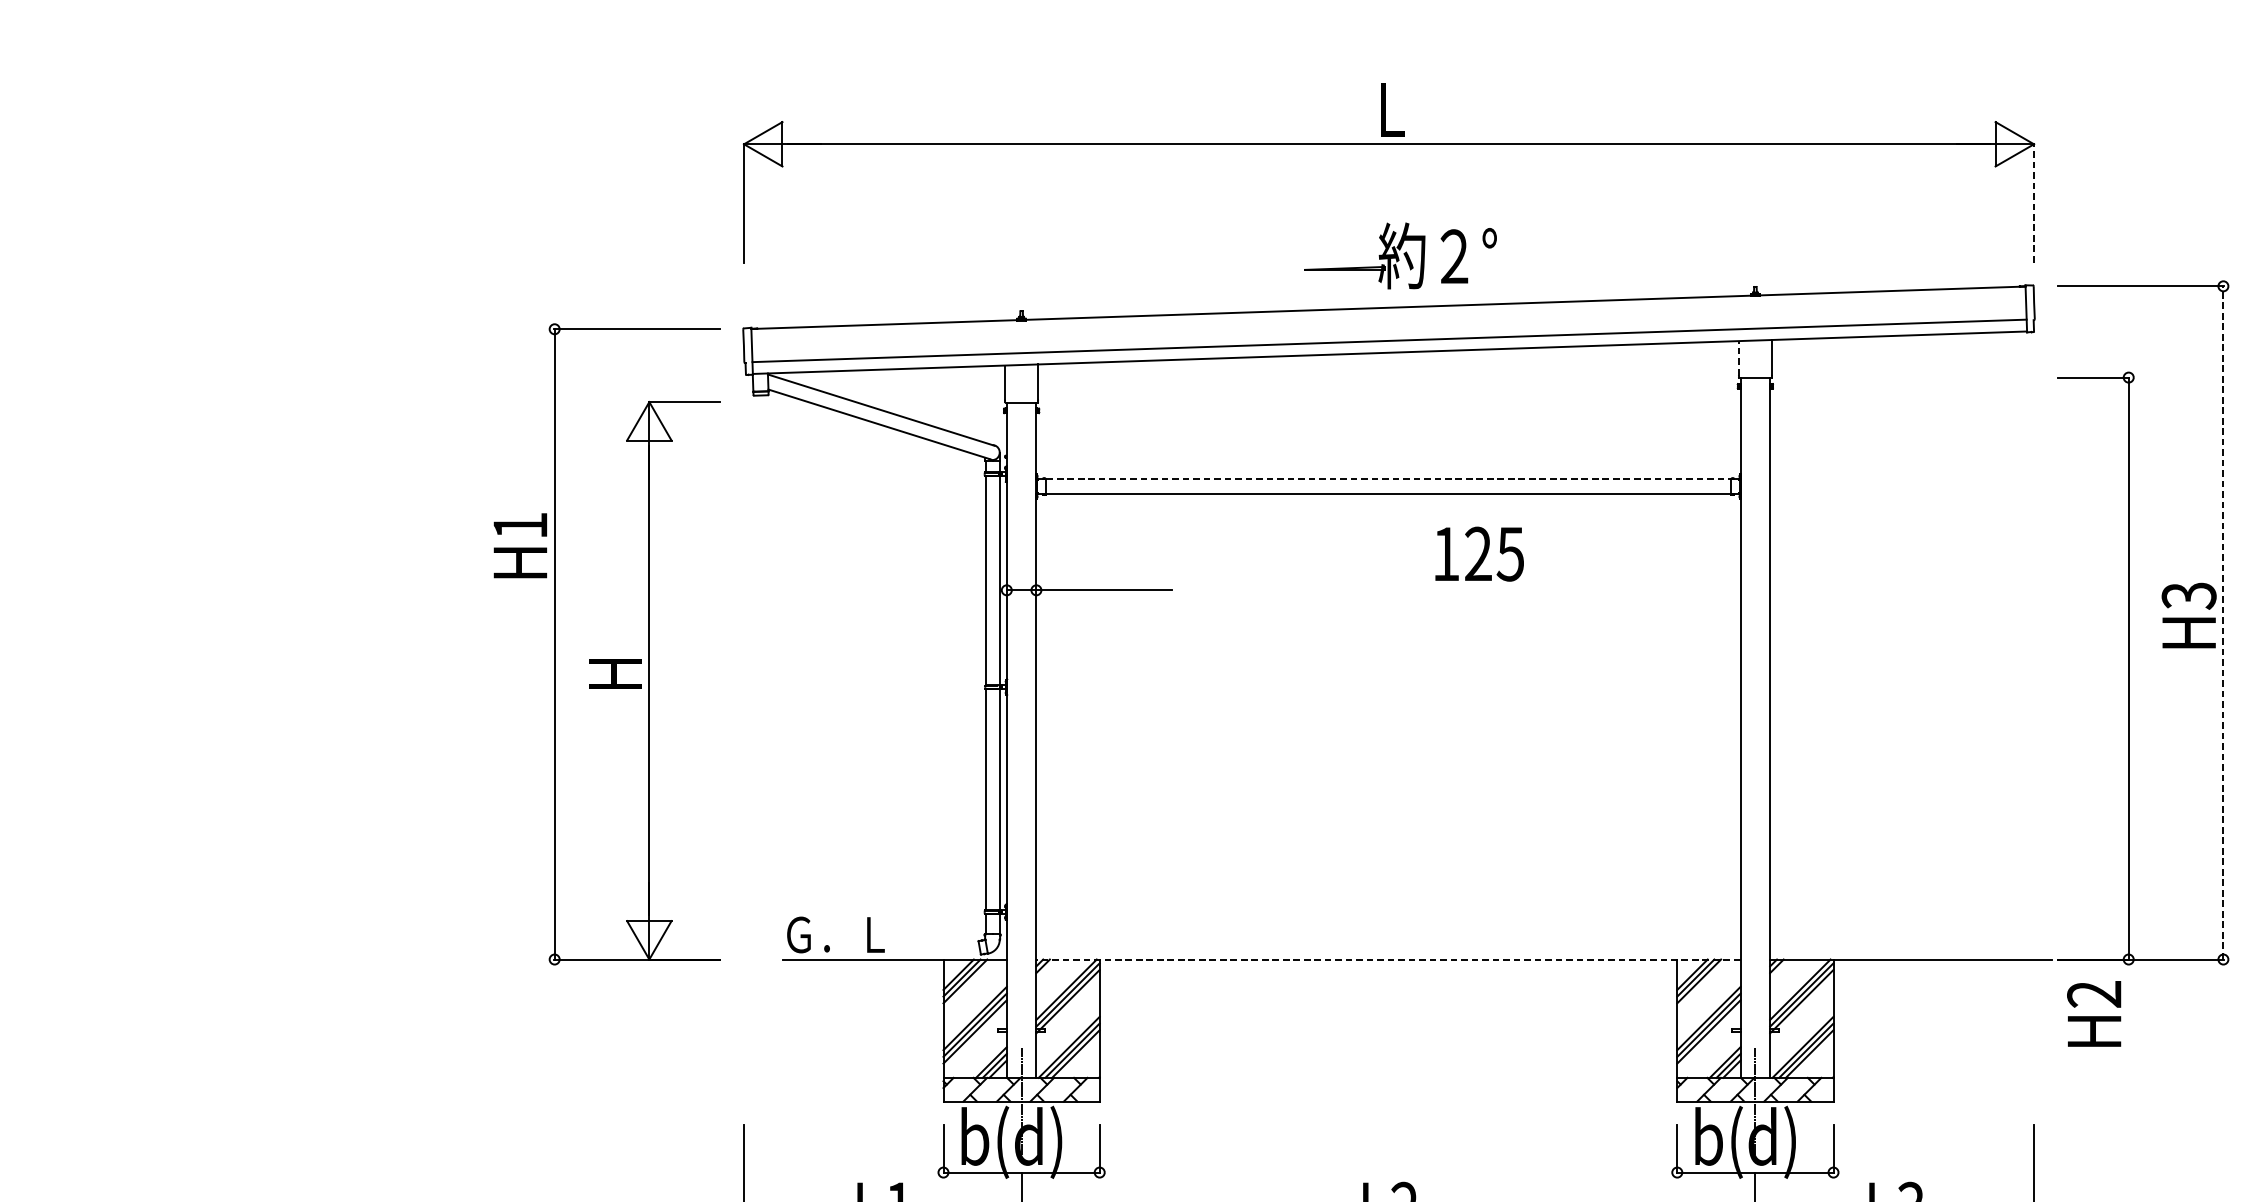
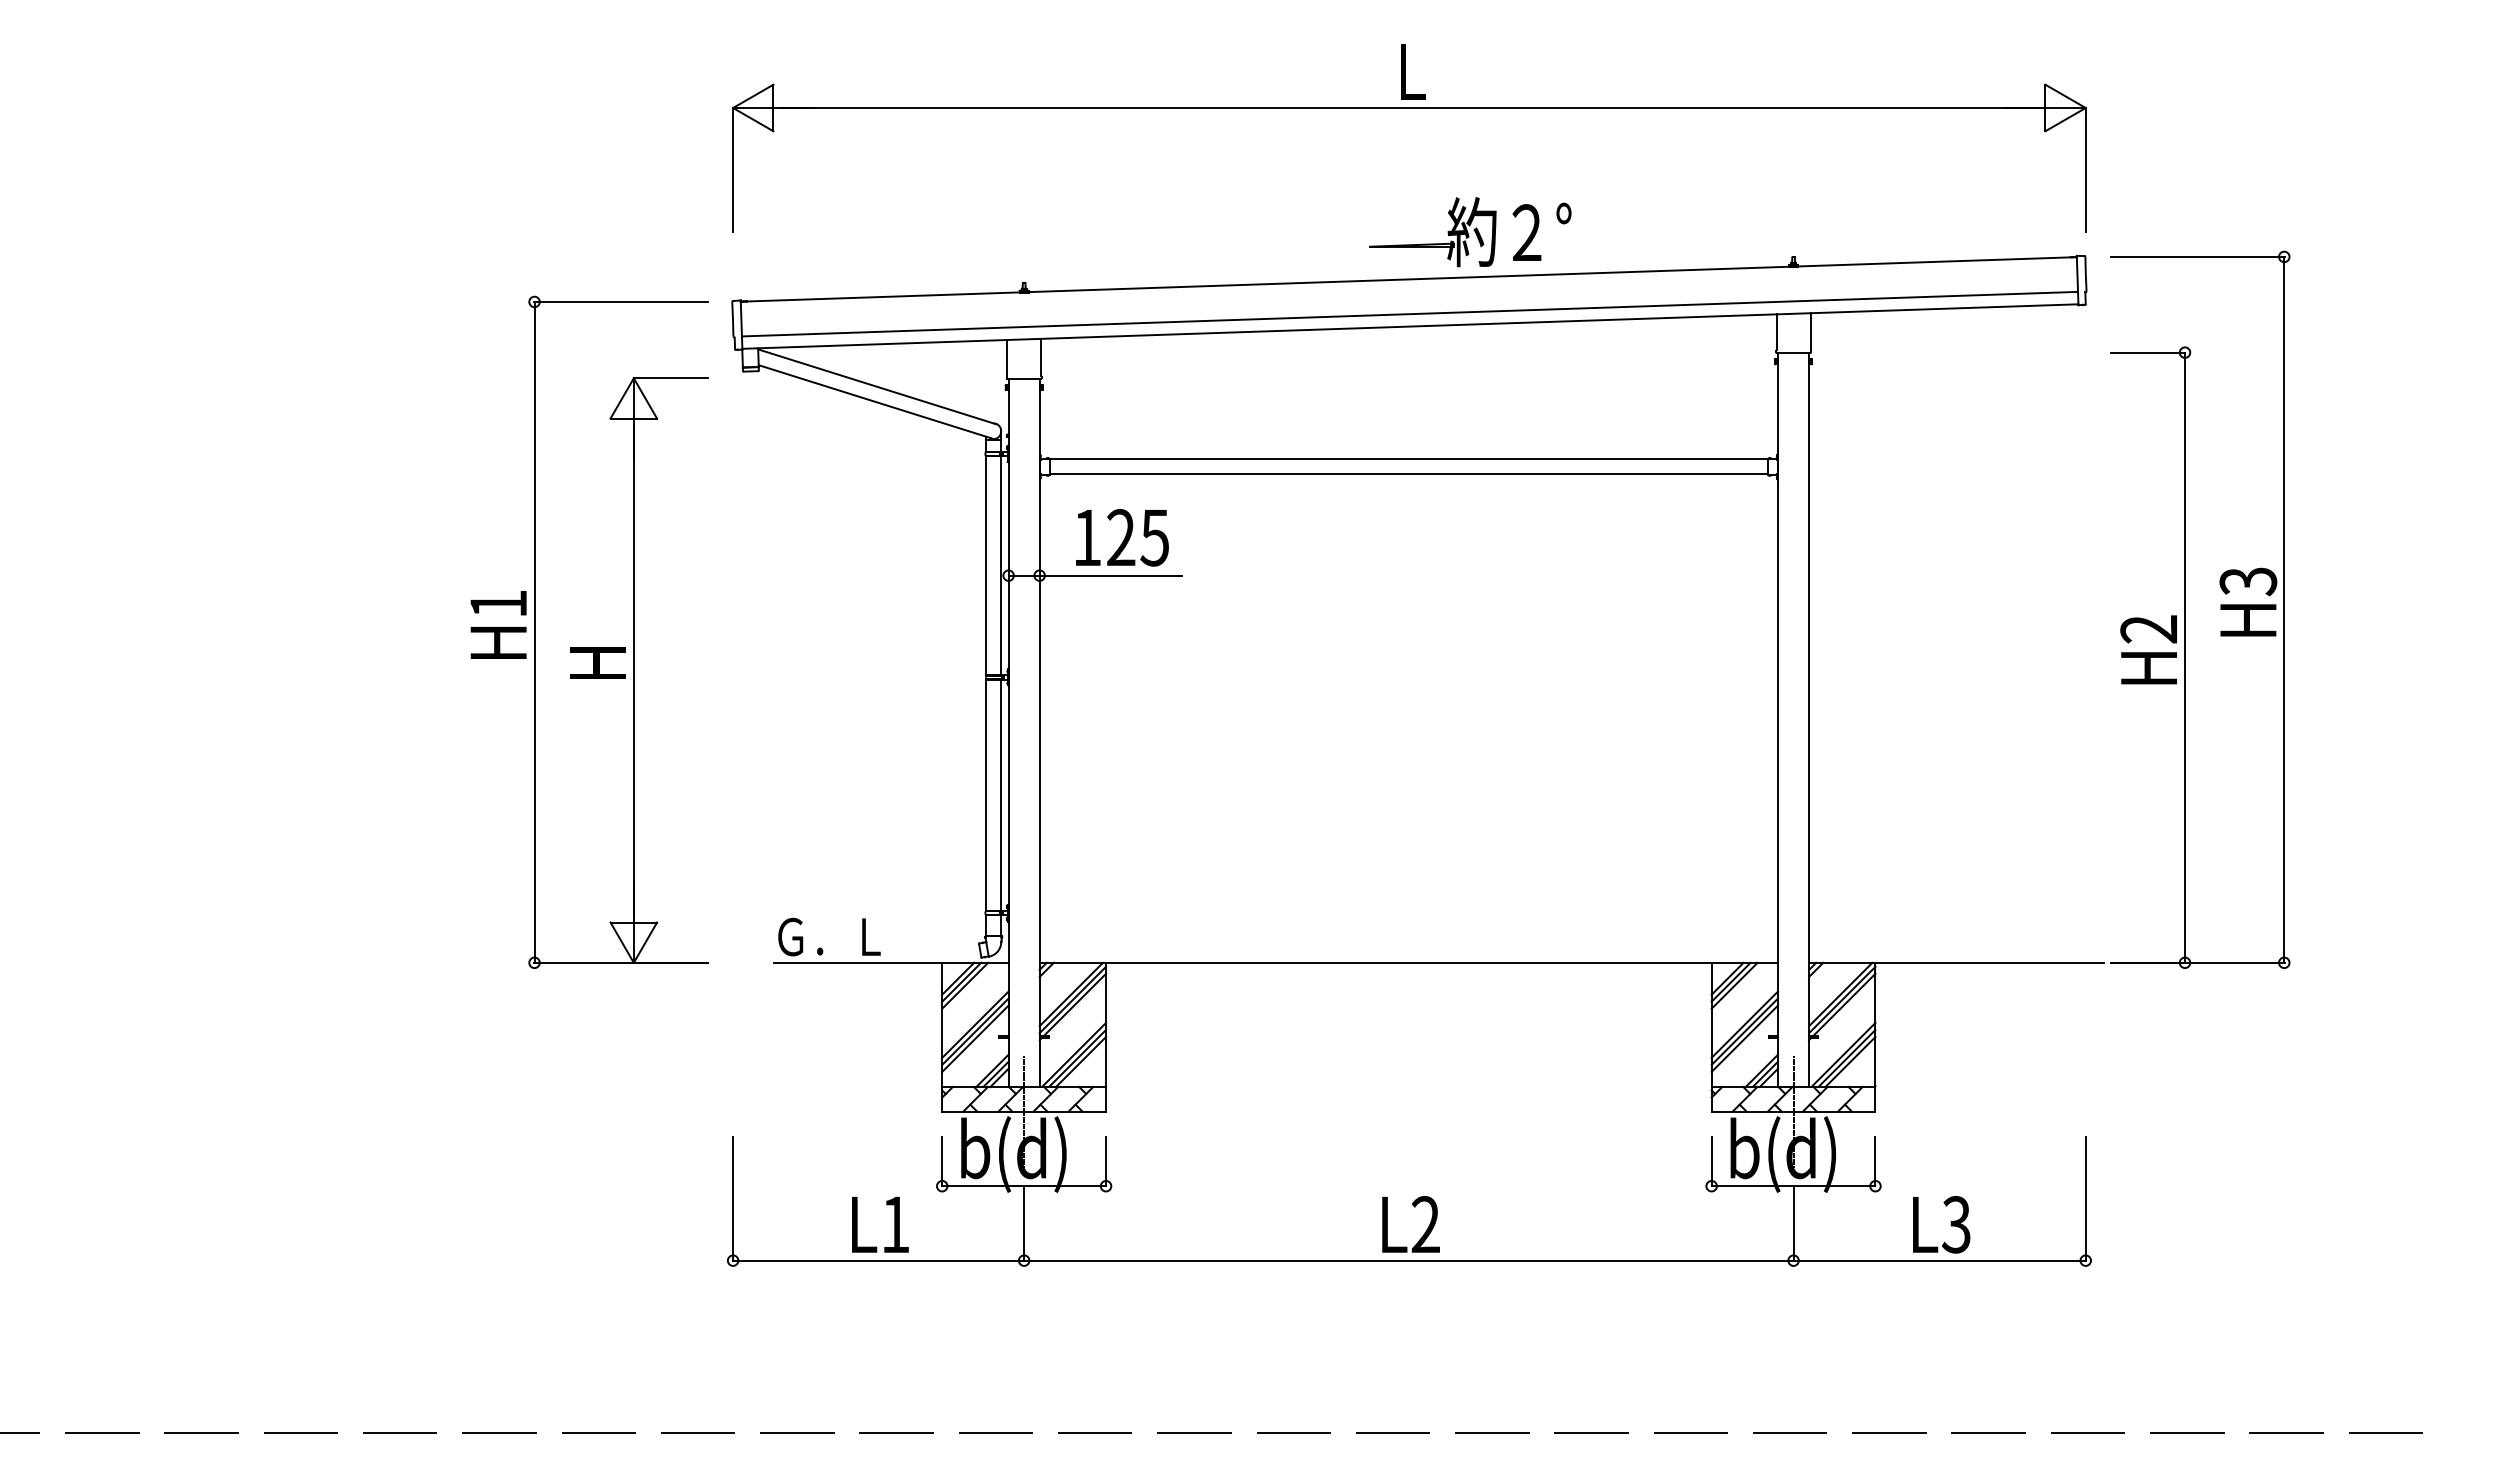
line: (2033, 202) -> (2085, 169), dashed -> solid
part: (1400, 256) -> (1470, 232), moved
line: (1739, 358) -> (1776, 332), dashed -> solid
line: (1388, 479) -> (1408, 459), dashed -> solid
text: (520, 545) -> (498, 624), moved
text: (1479, 553) -> (1122, 537), moved
line: (2223, 622) -> (2284, 609), dashed -> solid
line: (1388, 959) -> (1408, 962), dashed -> solid
text: (2093, 1013) -> (2148, 649), moved

